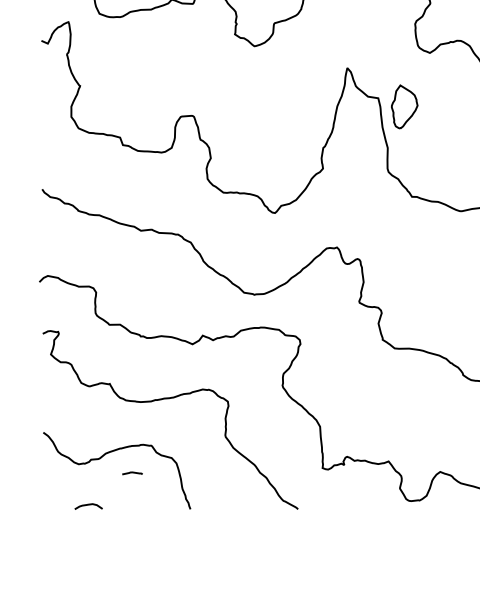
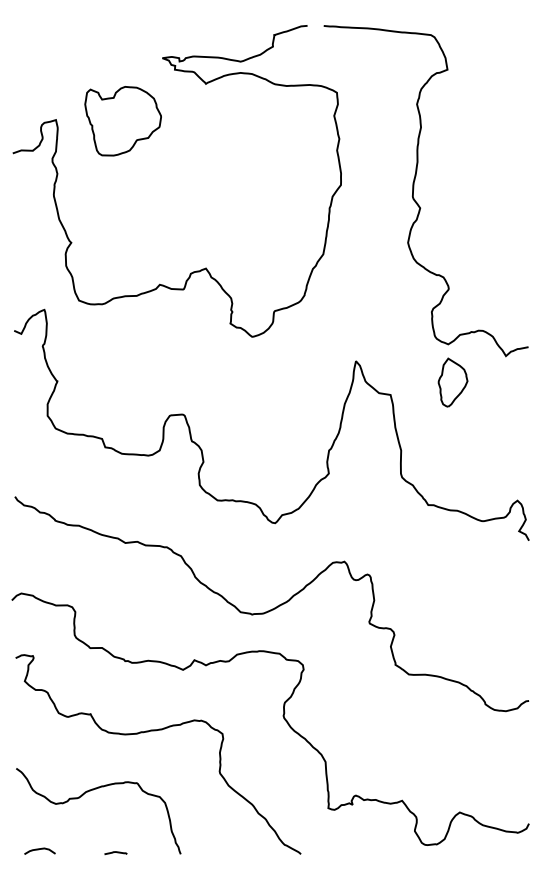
part: (404, 106) -> (452, 382), moved
line: (132, 472) -> (115, 852), moved
curve: (88, 505) -> (39, 849), moved

